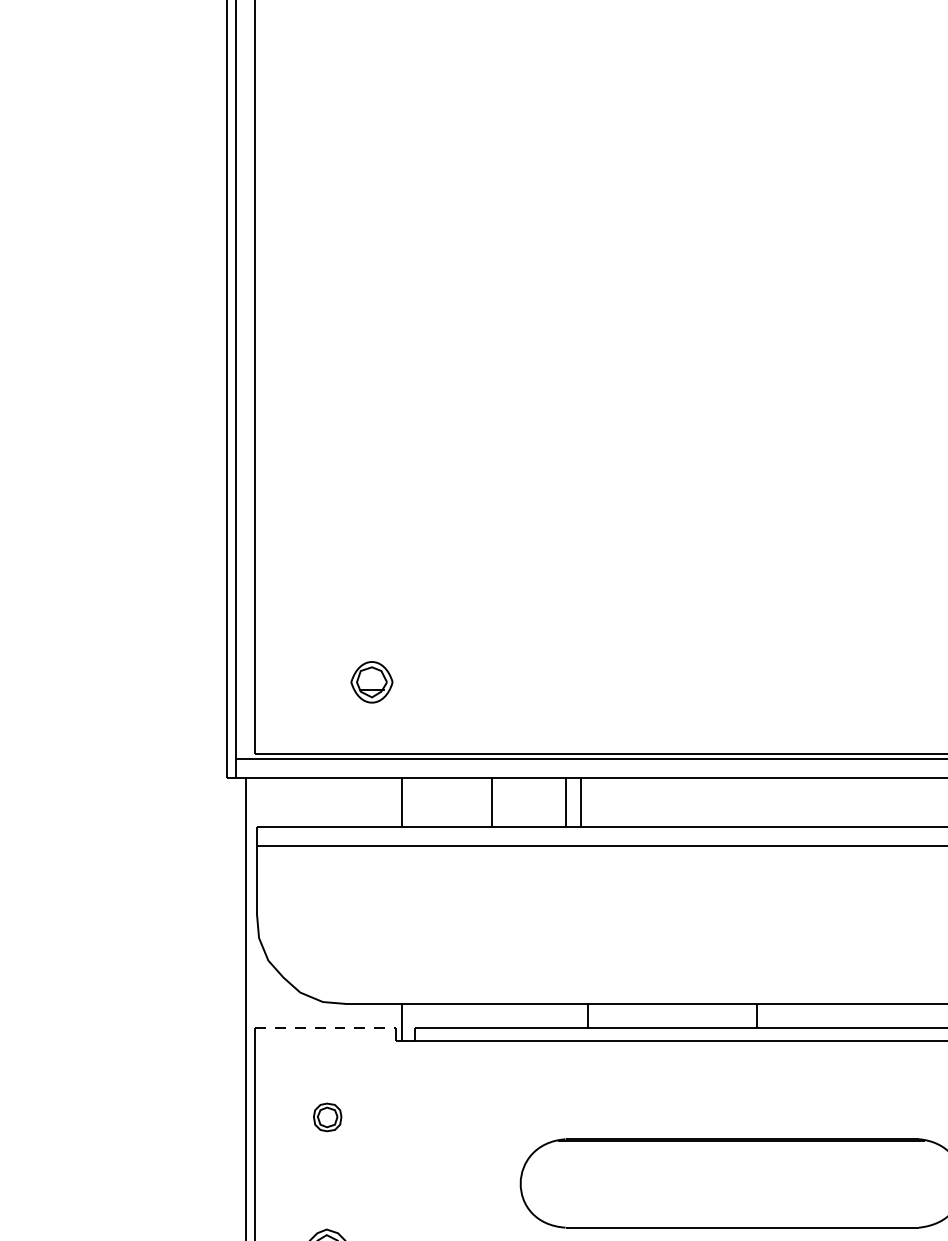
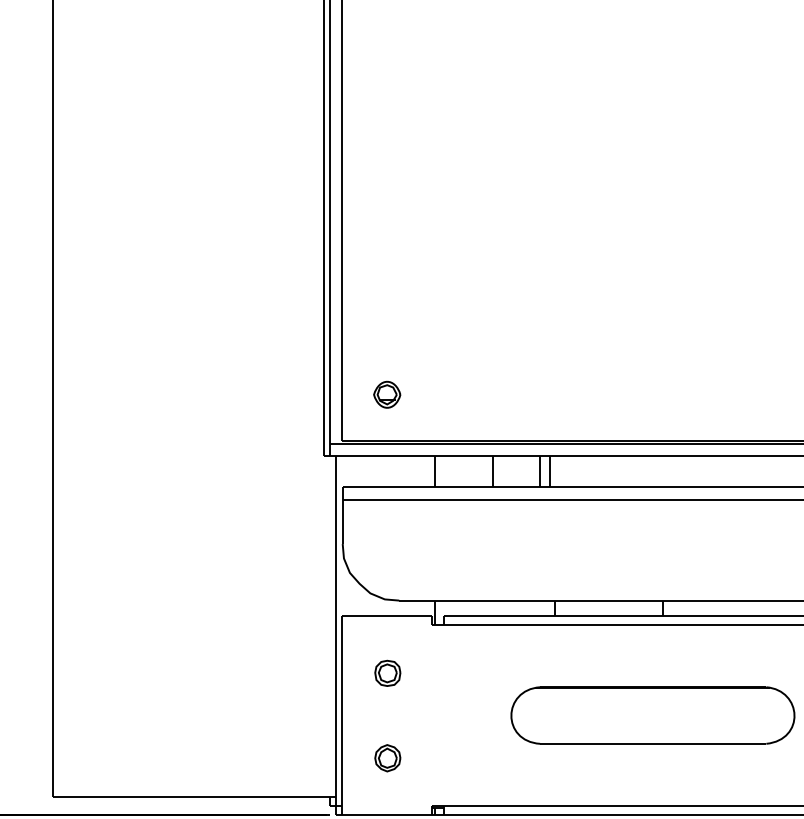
part: (372, 681) -> (387, 394), moved
line: (327, 1028) -> (387, 616), dashed -> solid
part: (327, 1116) -> (387, 672), size x1.43

